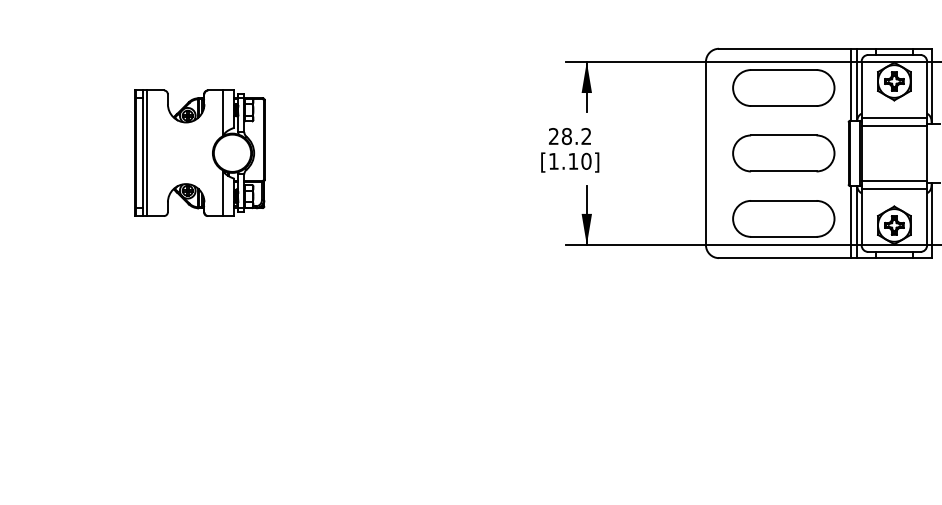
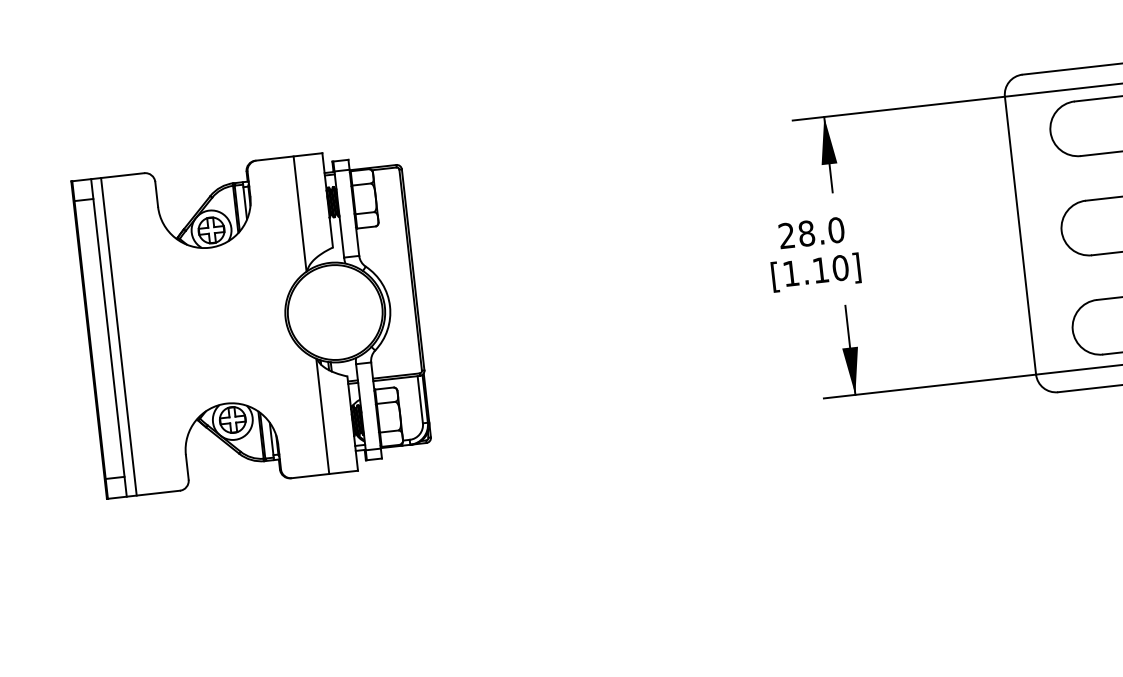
text: (586, 136) -> (836, 230), 28.2 -> 28.0
part: (199, 152) -> (252, 320), size x1.67

